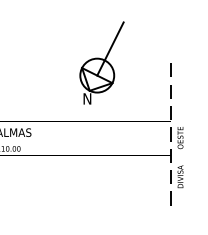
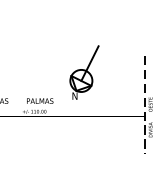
part: (102, 62) -> (84, 72), moved

